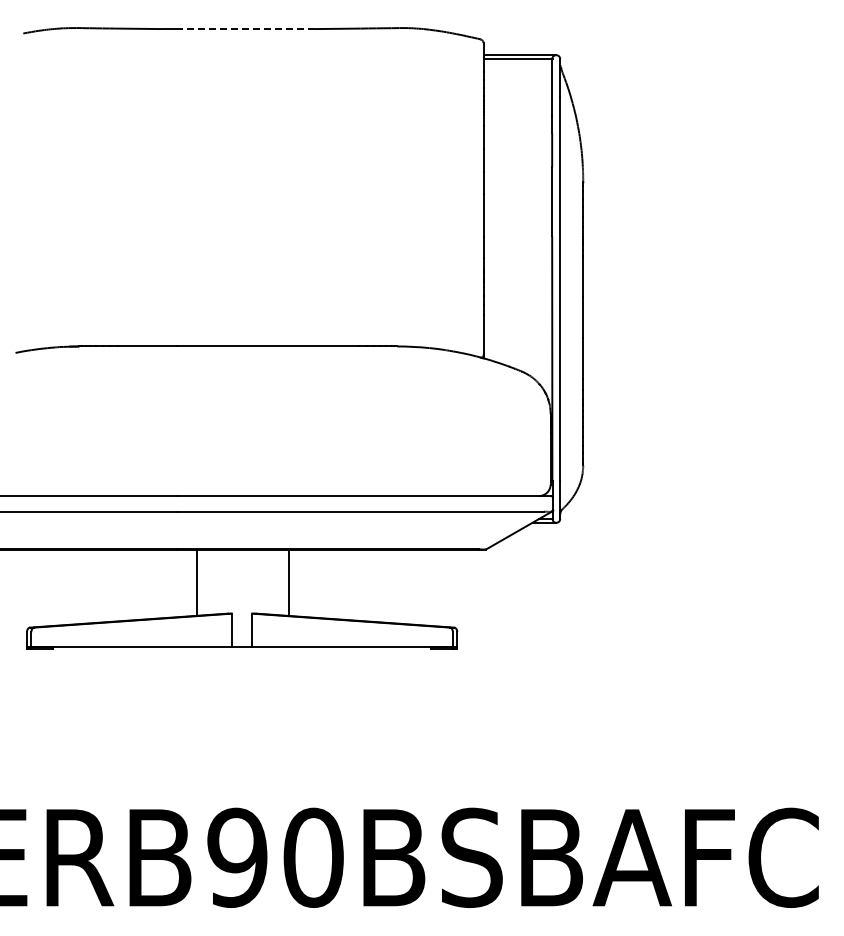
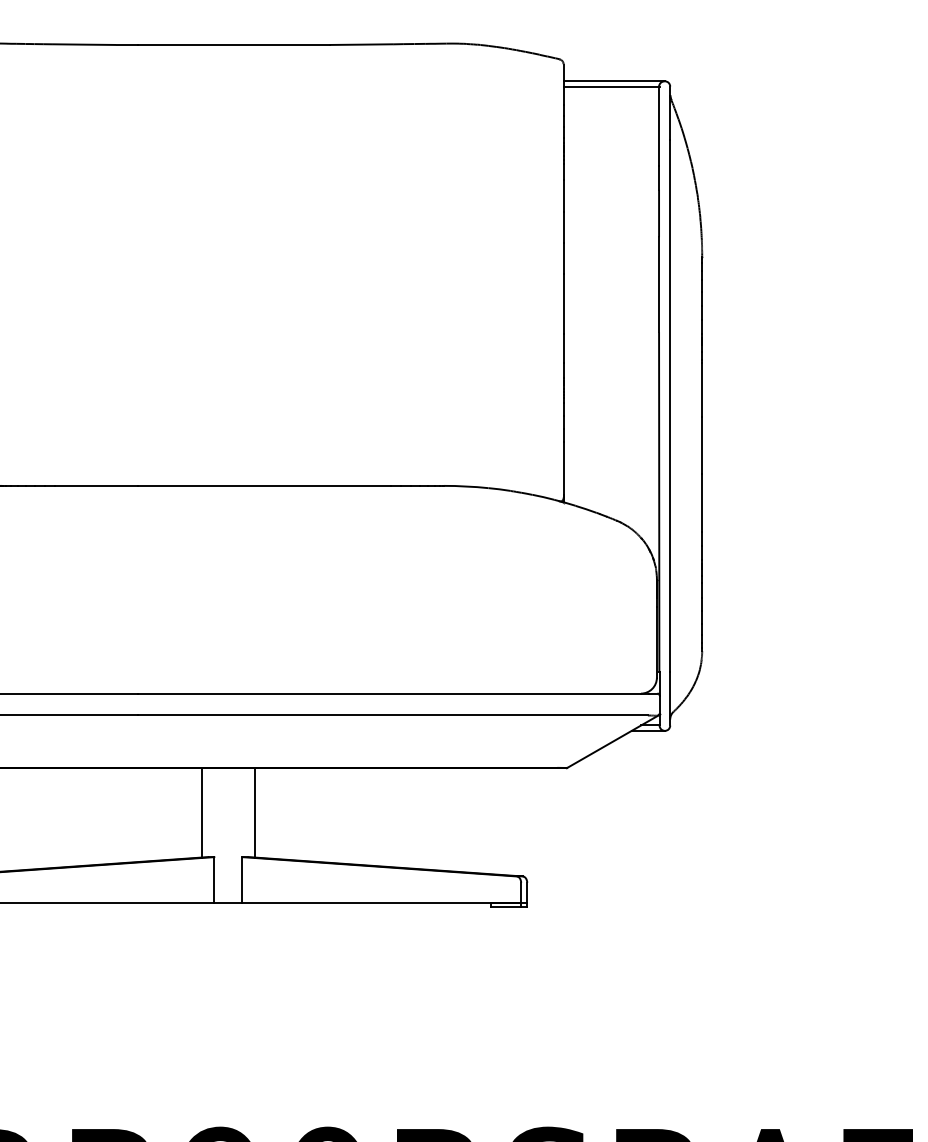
line: (245, 29) -> (233, 45), dashed -> solid
line: (196, 581) -> (201, 812), moved
line: (289, 581) -> (255, 812), moved

